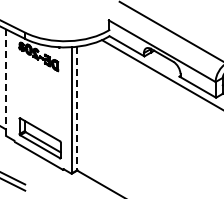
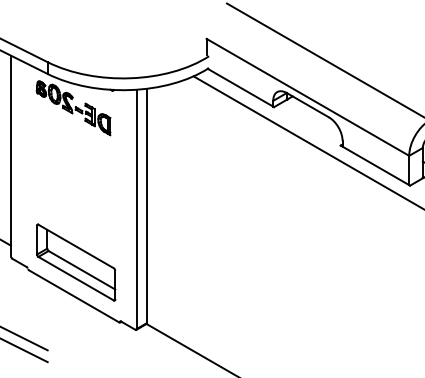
line: (5, 82) -> (10, 156), dashed -> solid
line: (77, 108) -> (147, 206), dashed -> solid

